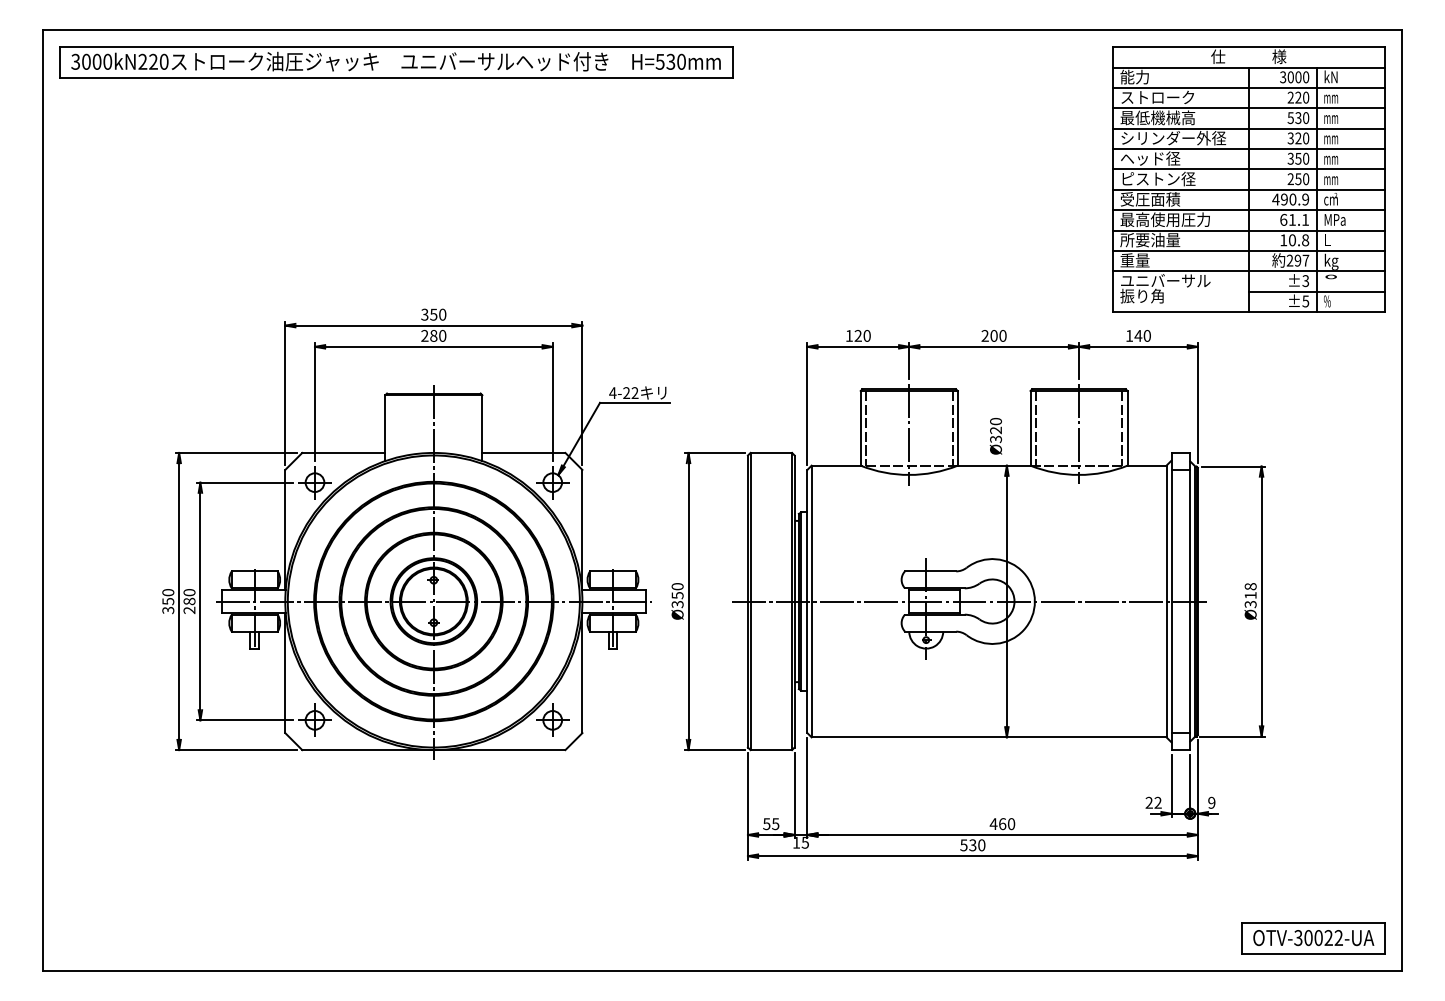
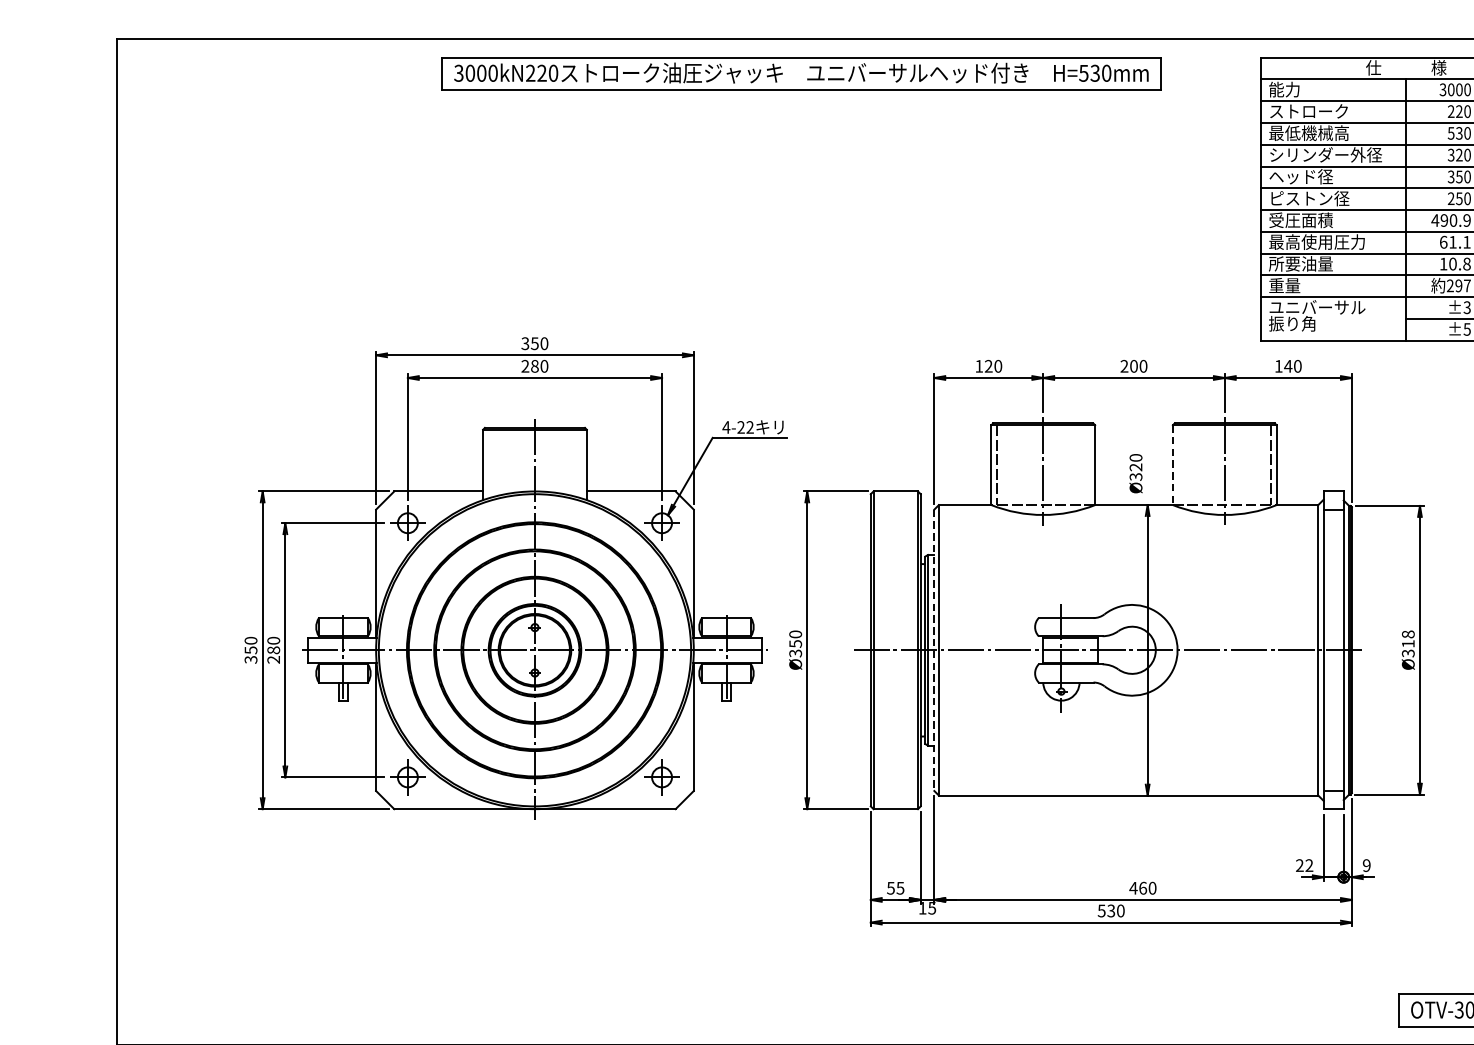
part: (396, 62) -> (801, 73), moved
line: (952, 427) -> (1089, 464), removed
line: (1035, 427) -> (1178, 464), removed
line: (1030, 428) -> (1172, 465), solid -> dashed
line: (807, 601) -> (934, 650), solid -> dashed

